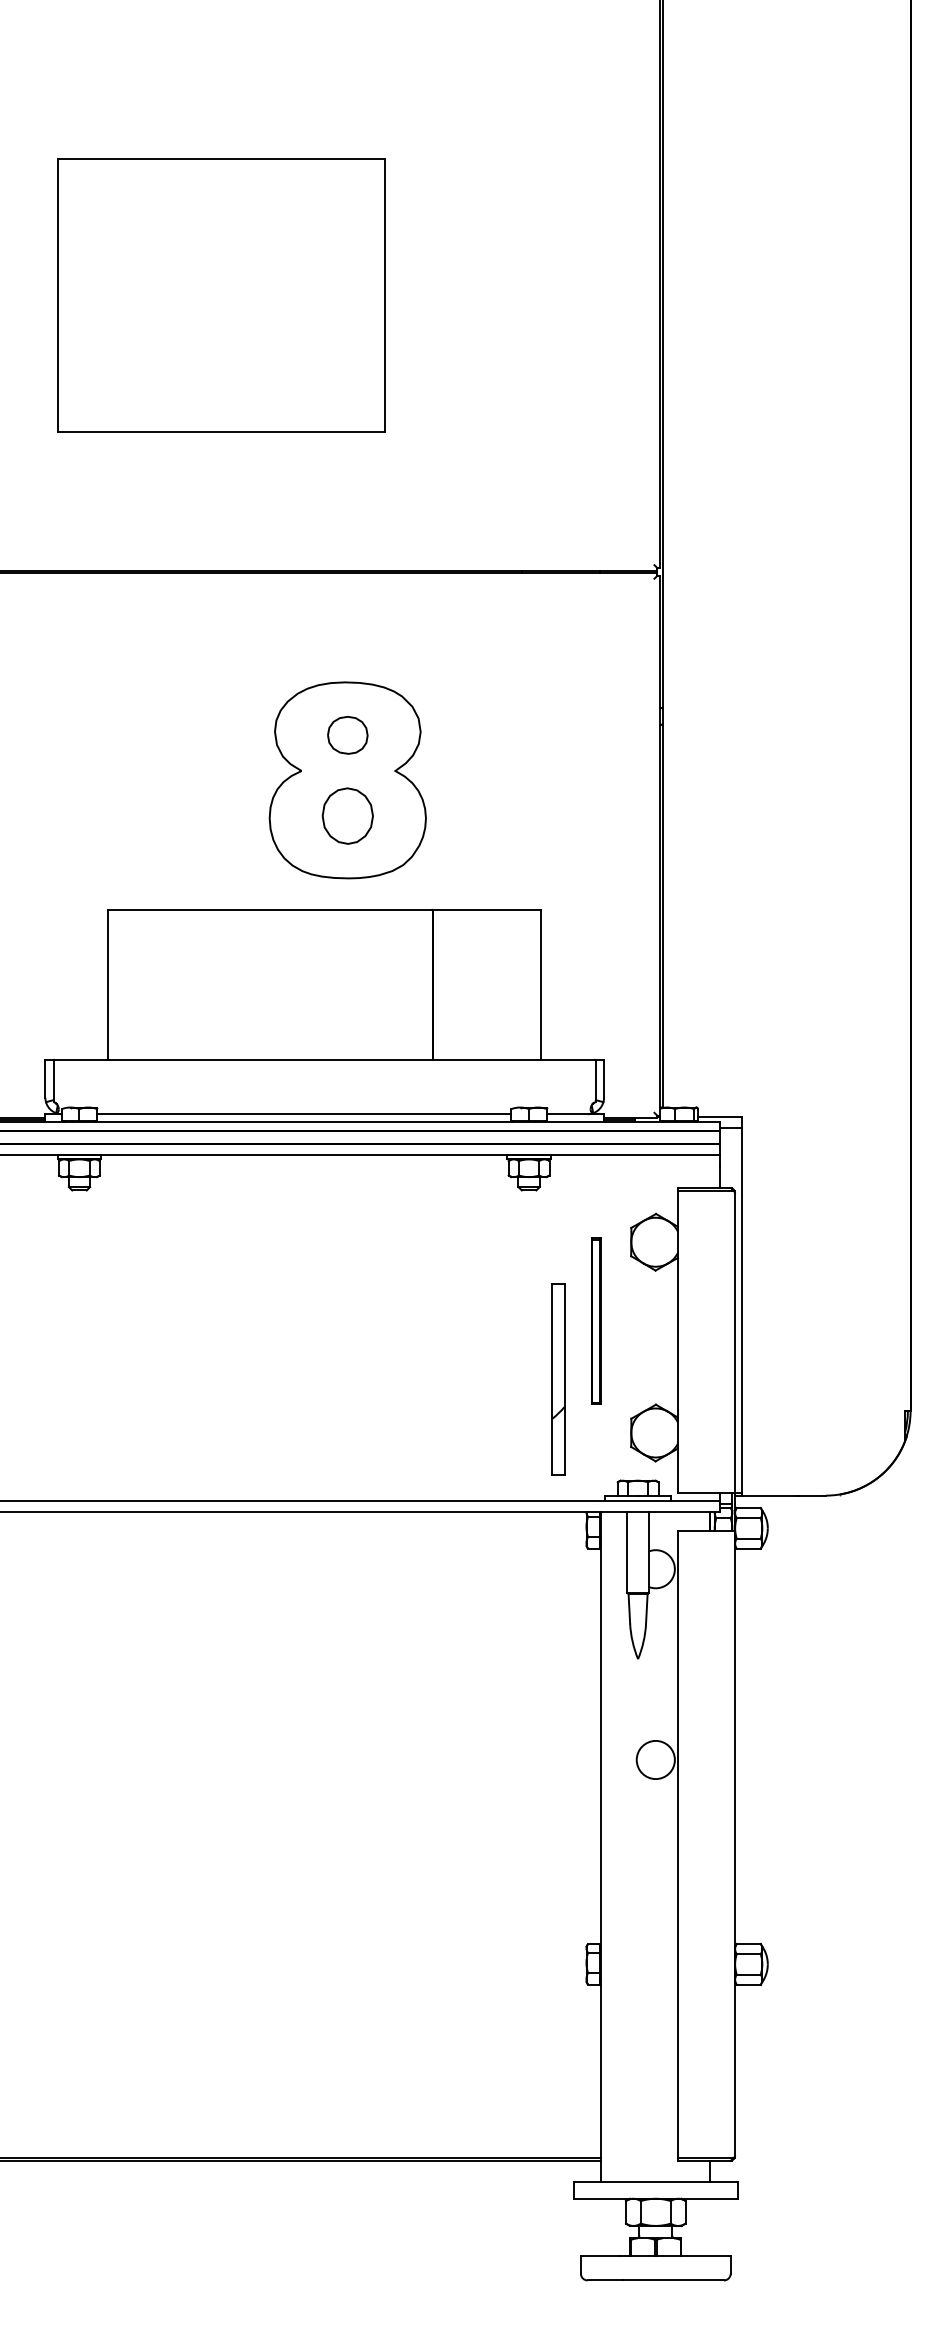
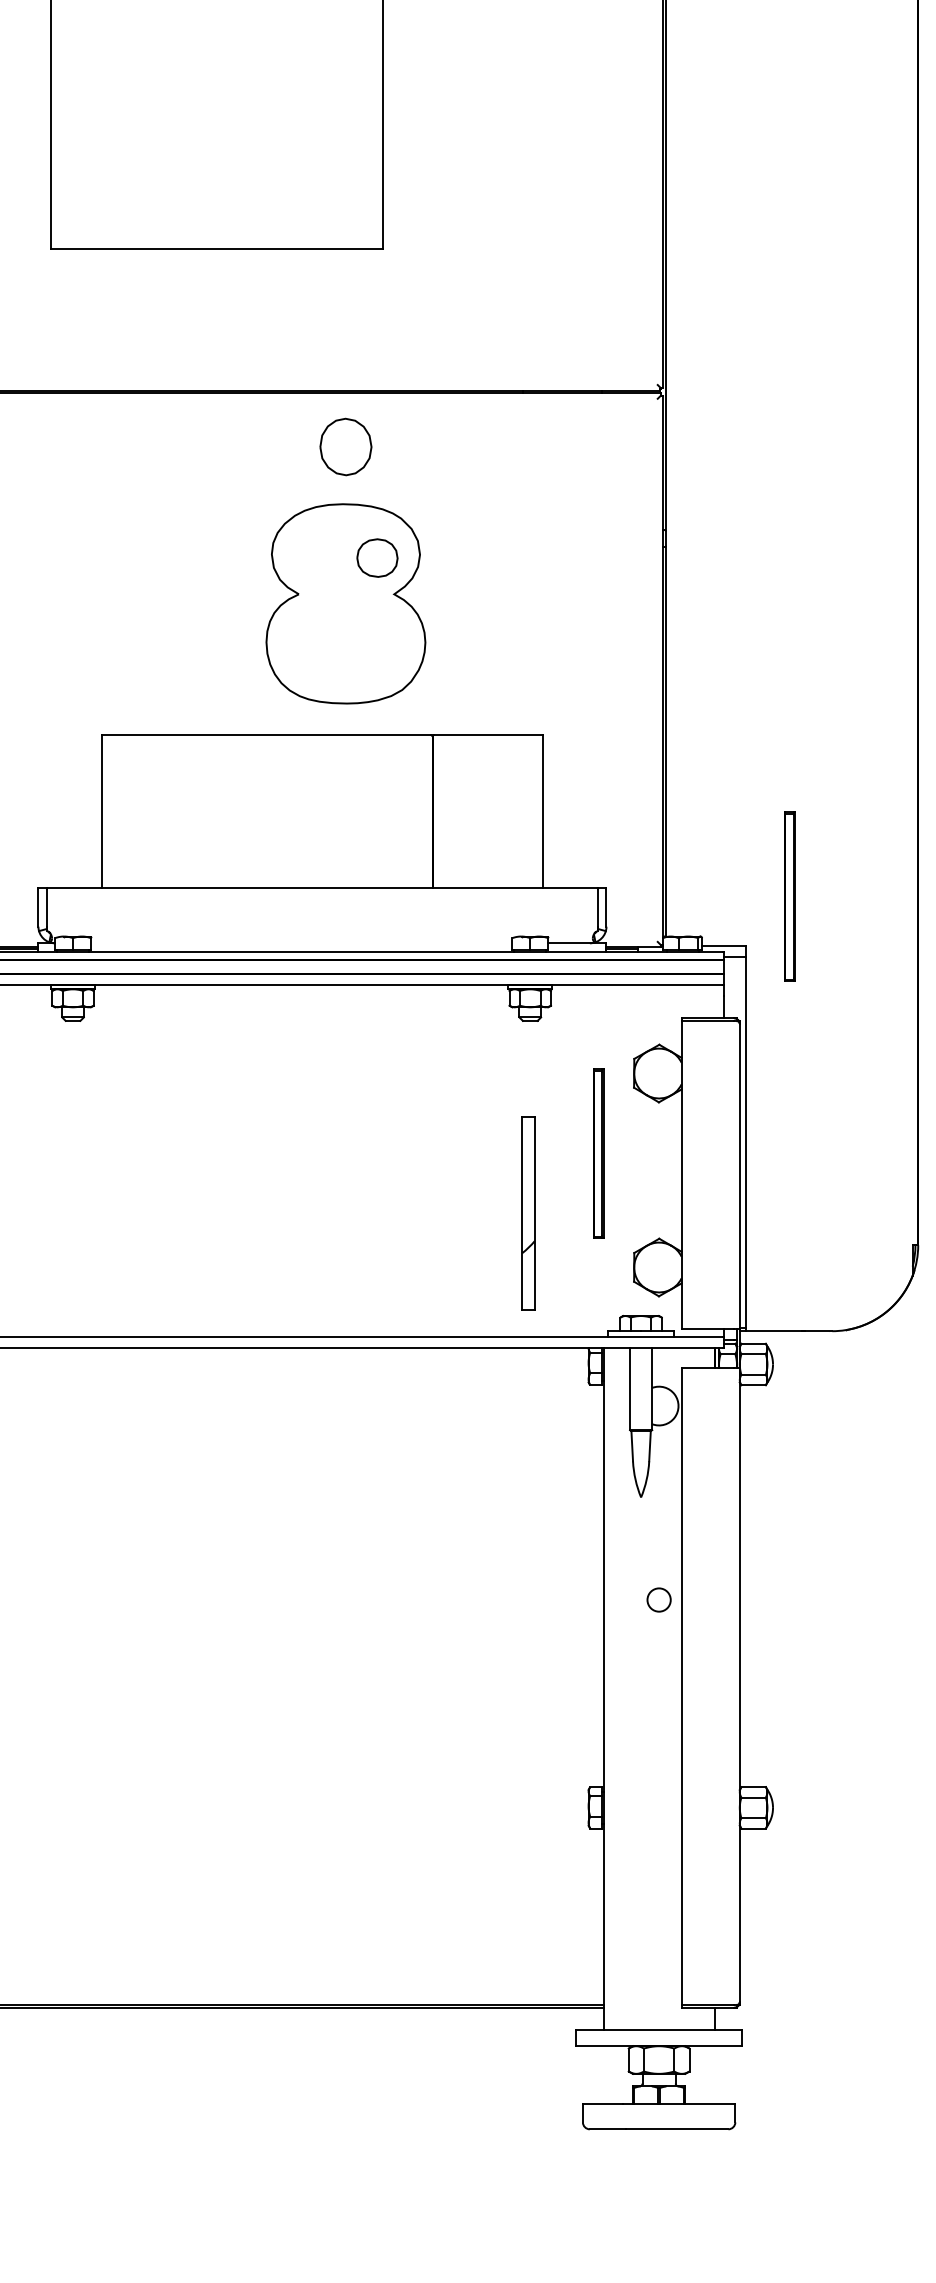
part: (347, 735) -> (377, 558), moved
part: (347, 815) -> (345, 446), moved
part: (784, 1067) -> (789, 895), added
line: (304, 1114) -> (301, 943), removed
part: (558, 1379) -> (528, 1213), moved
circle: (655, 1759) -> (658, 1599), size x0.6

